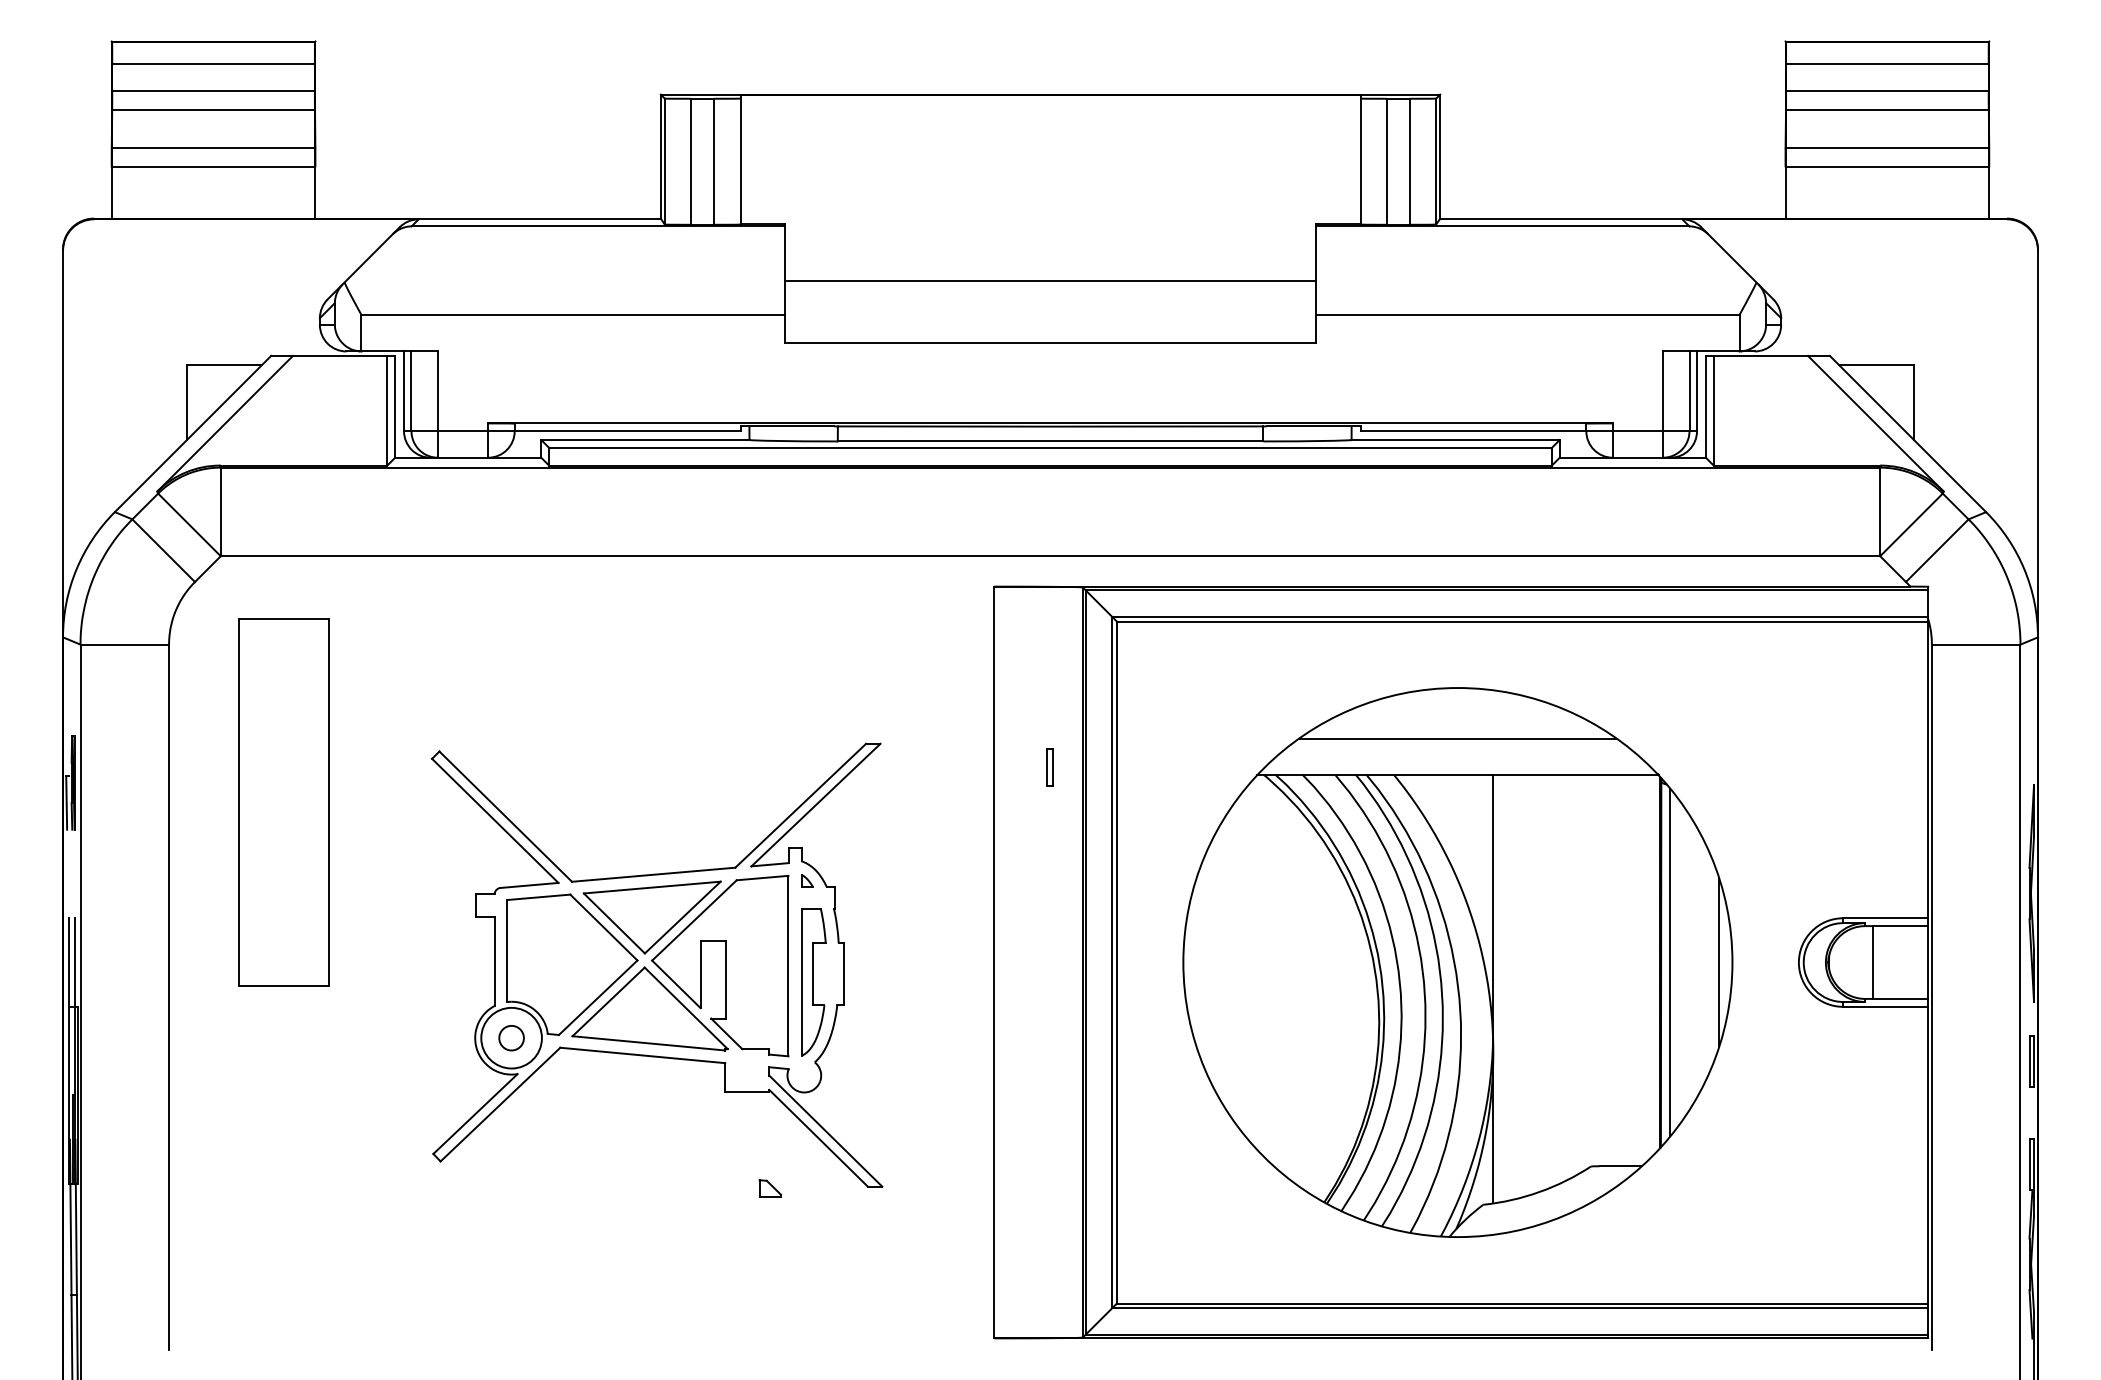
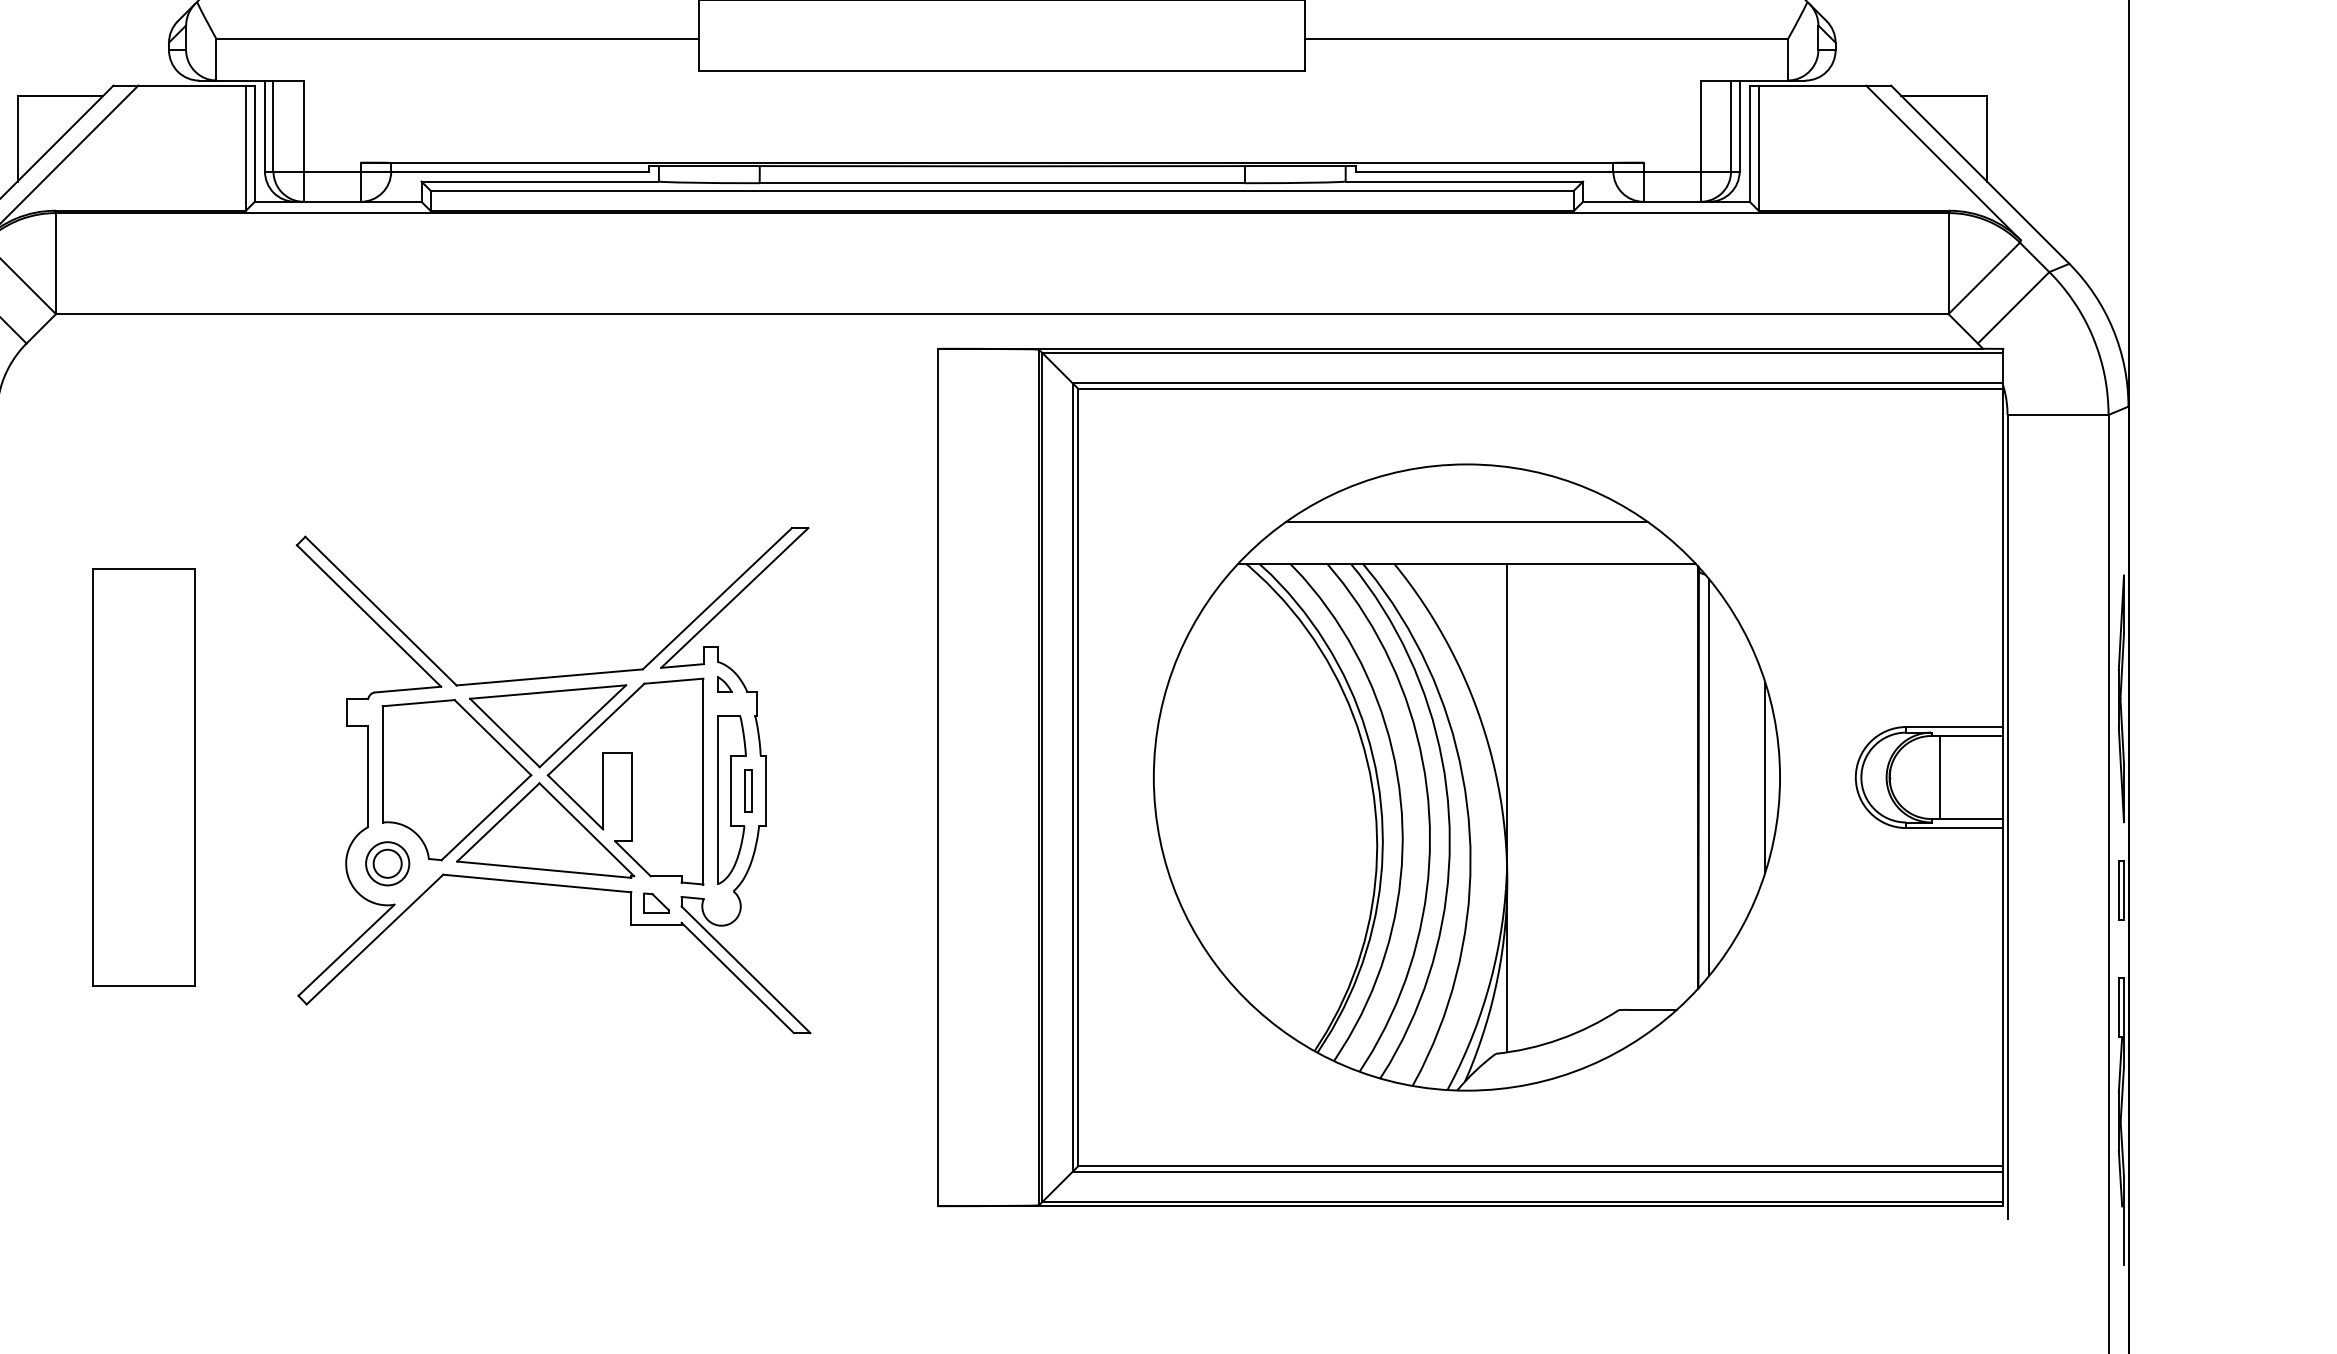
part: (1049, 767) -> (747, 791), moved
part: (283, 802) -> (143, 777), moved
circle: (511, 1038) -> (387, 864), size x0.62
part: (770, 1188) -> (656, 902), moved

